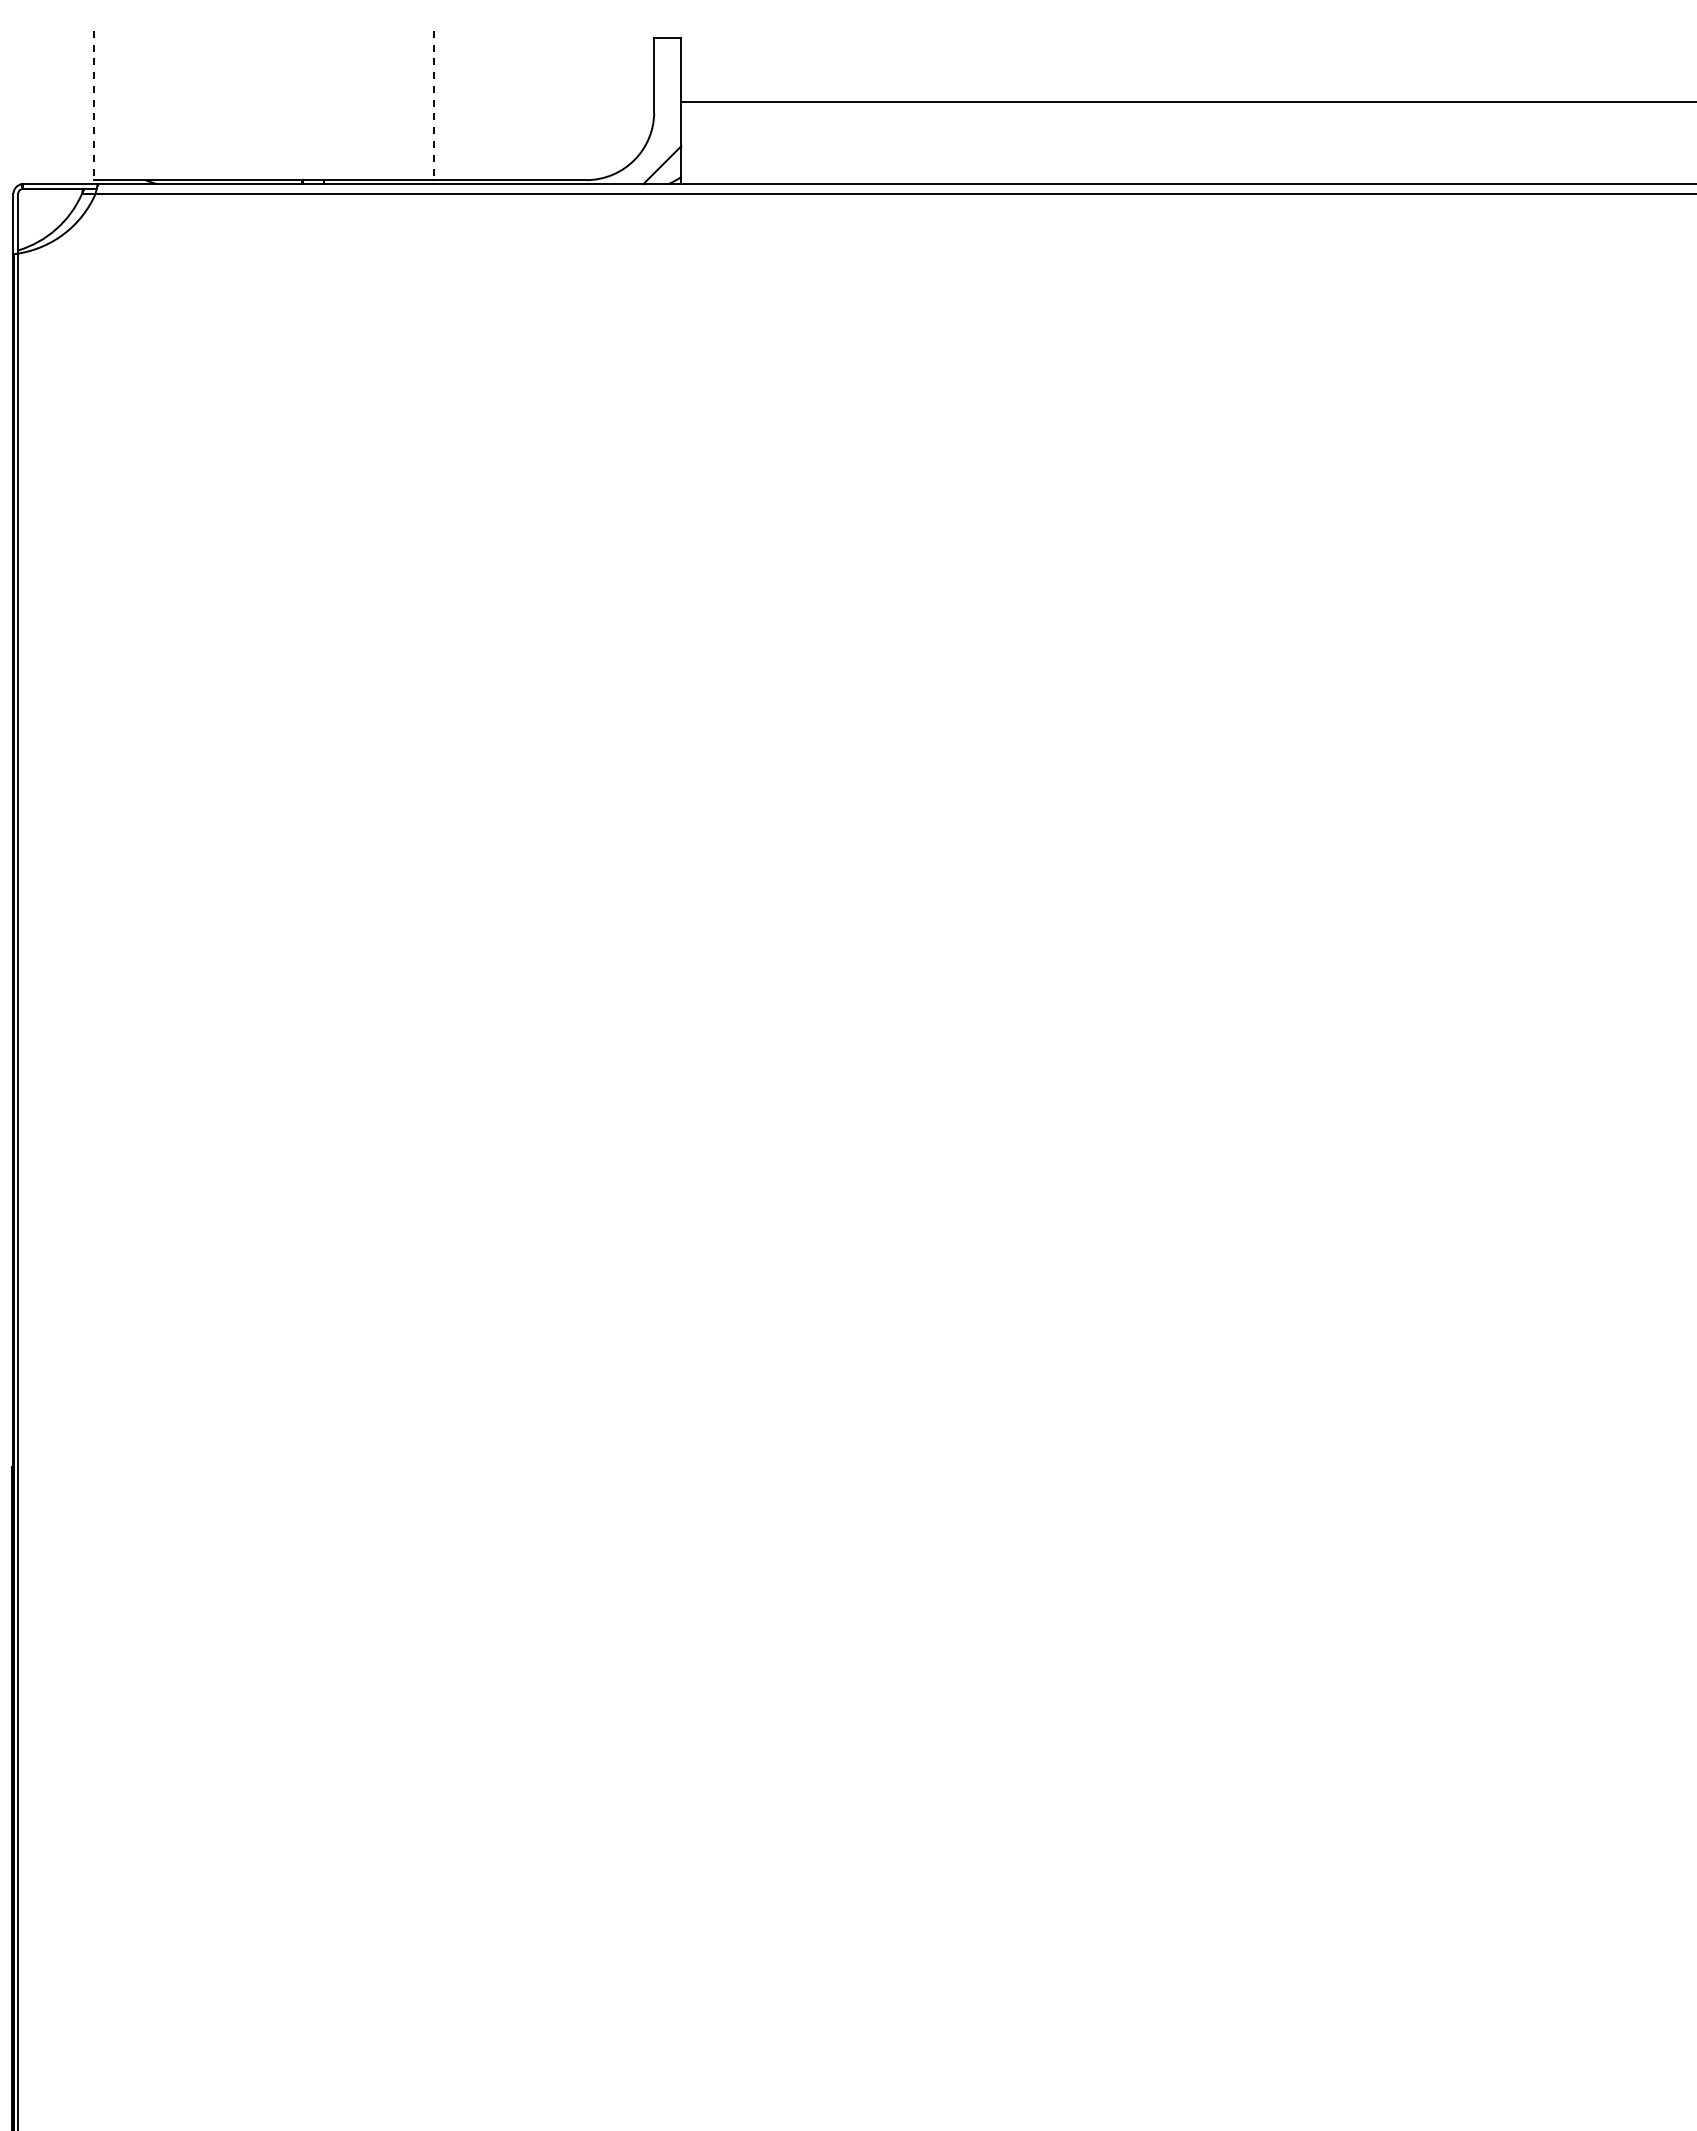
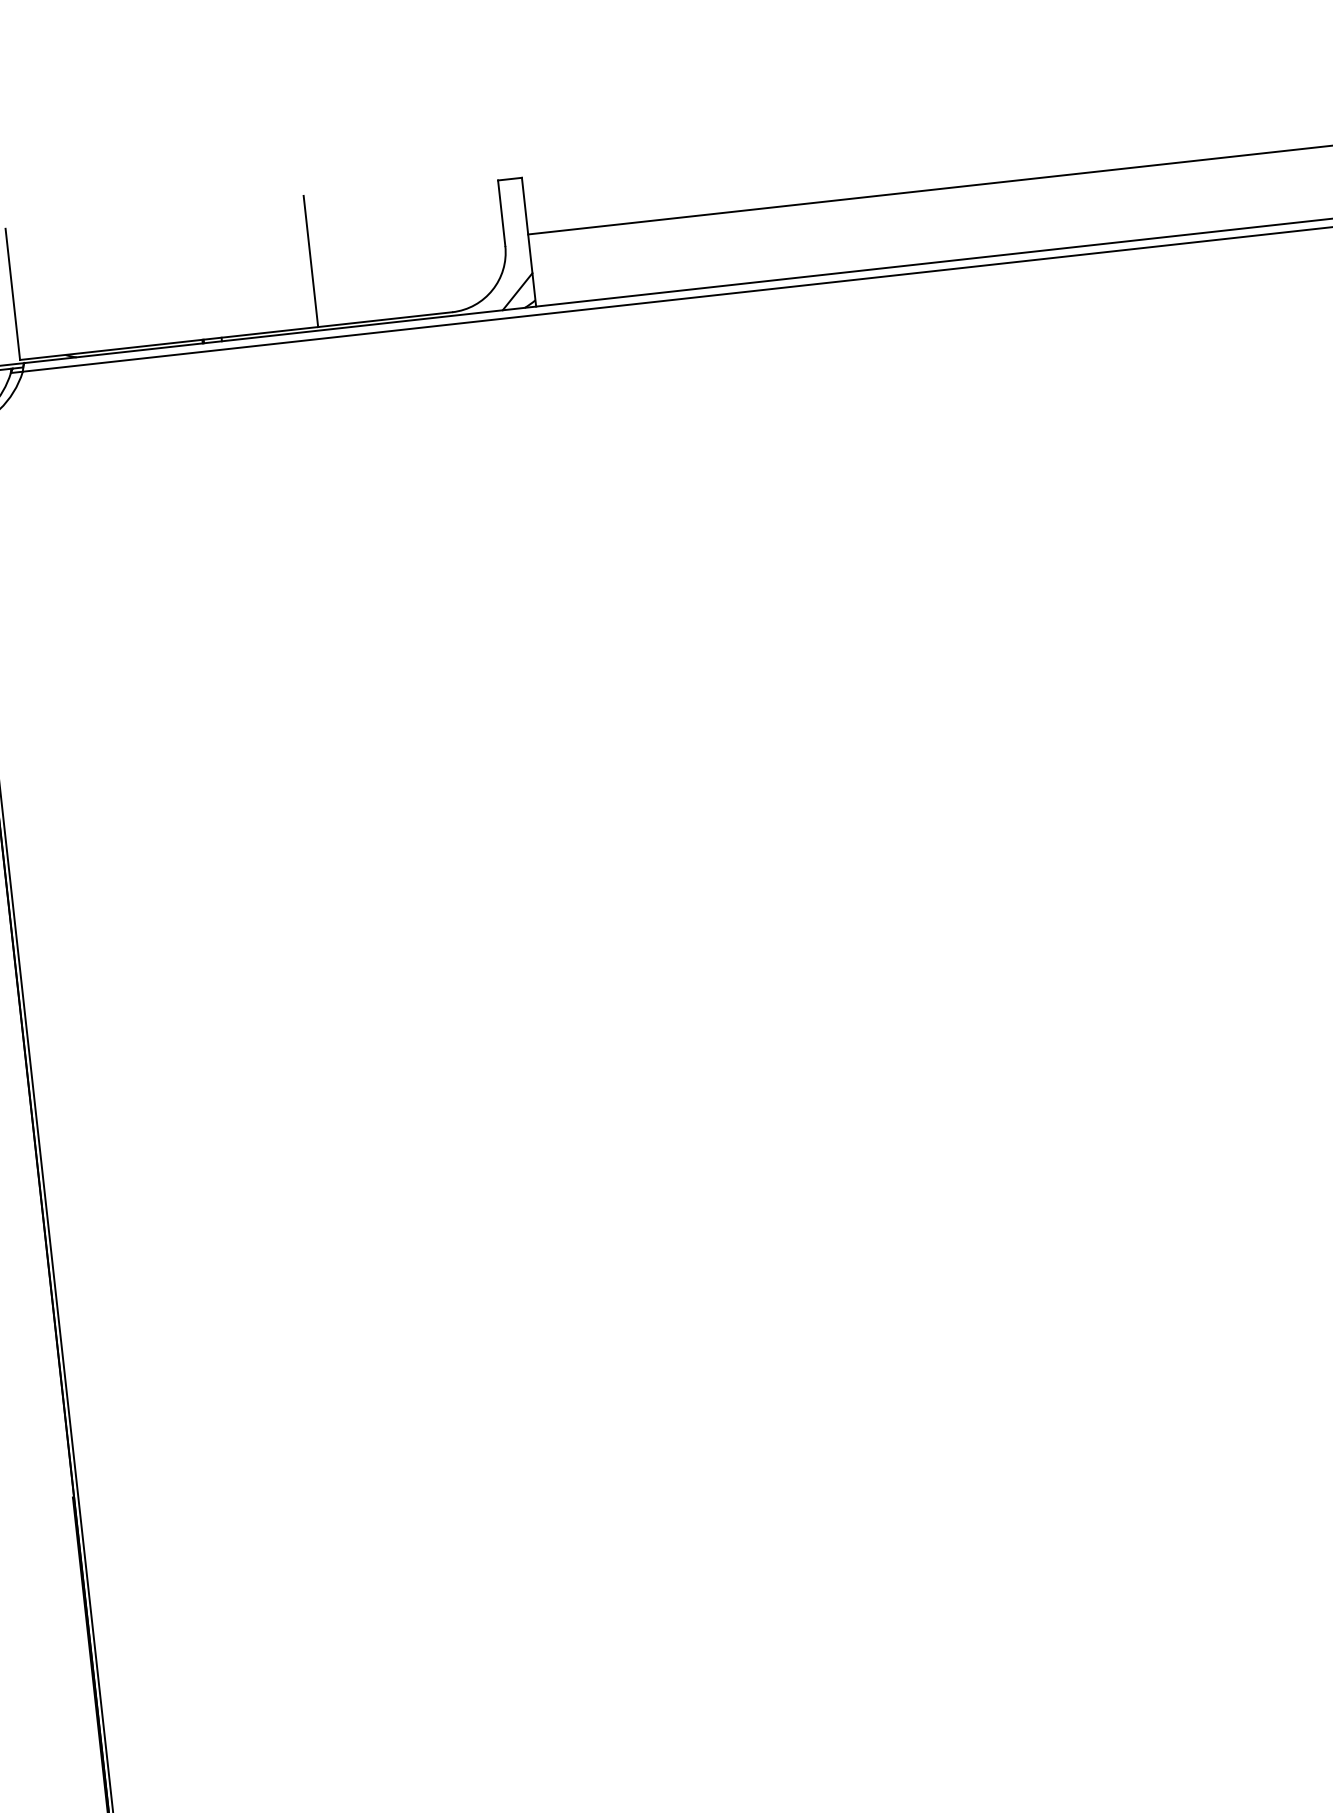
line: (93, 105) -> (12, 294), dashed -> solid
line: (433, 105) -> (310, 261), dashed -> solid

